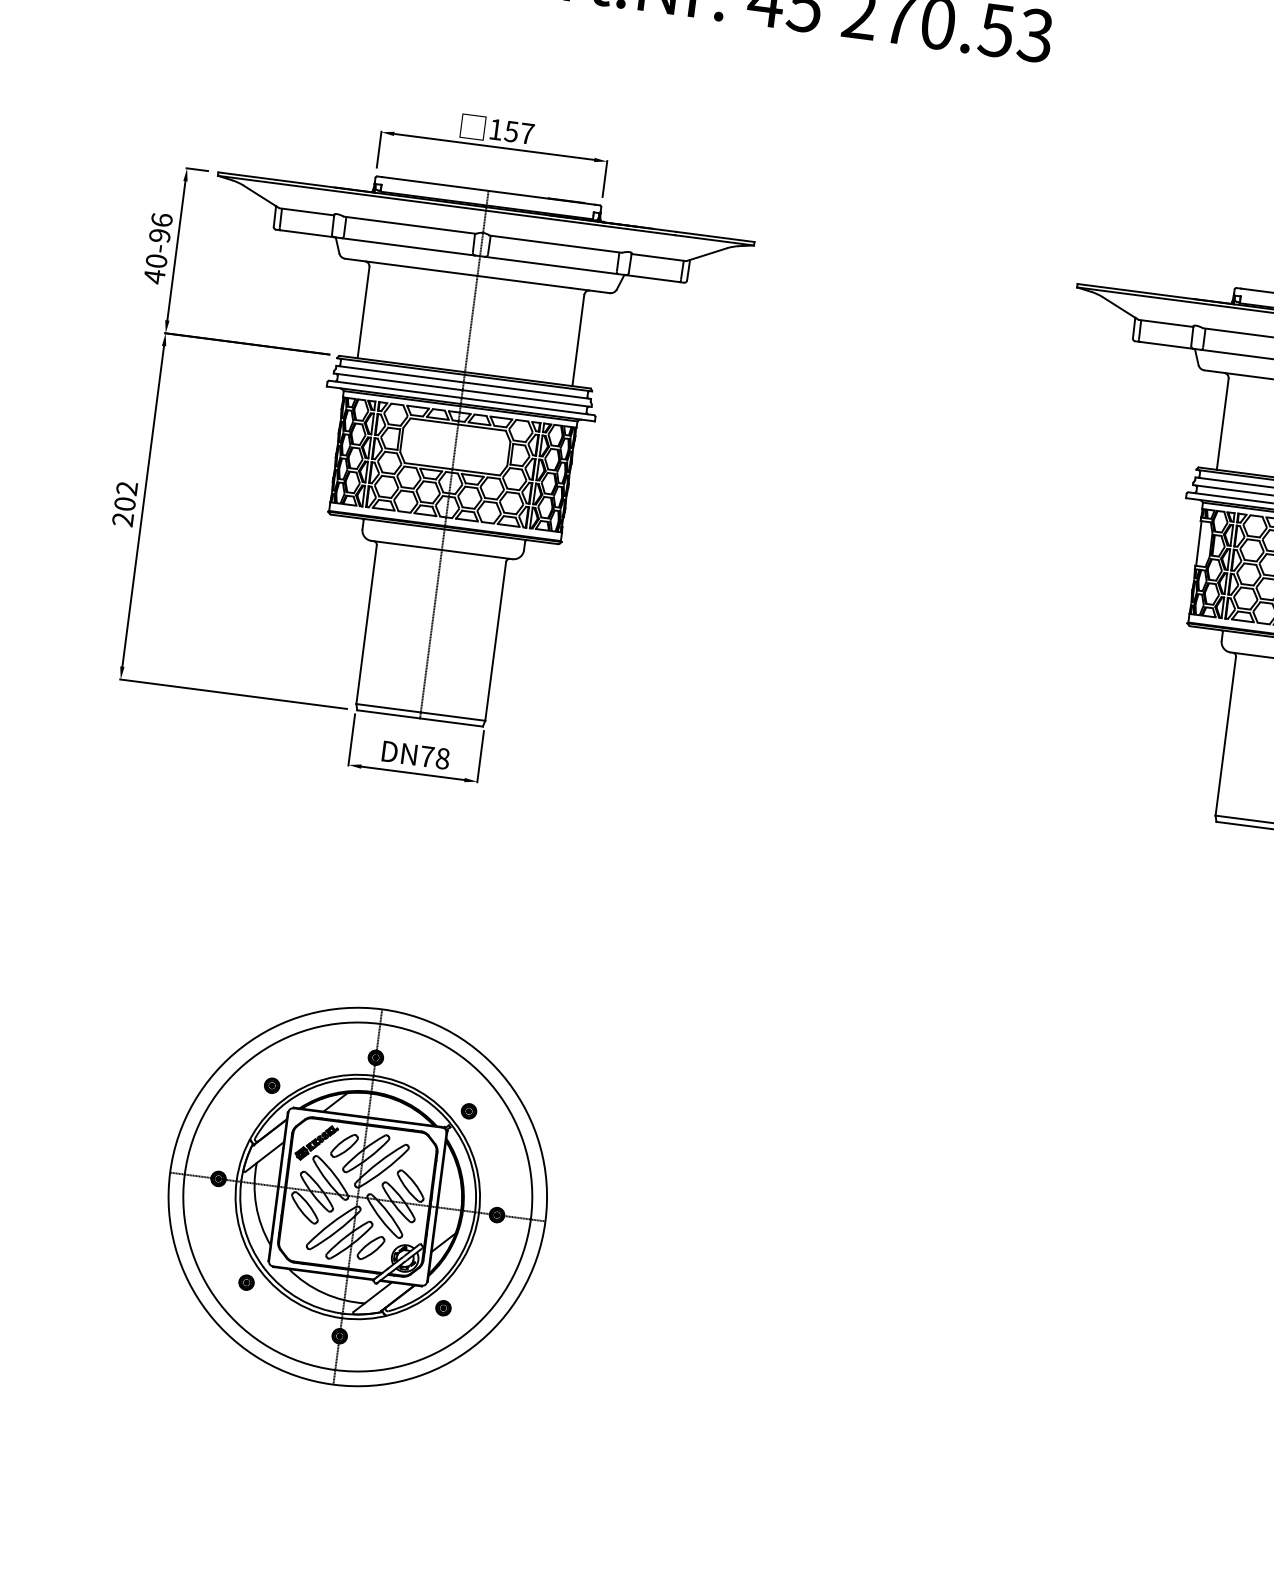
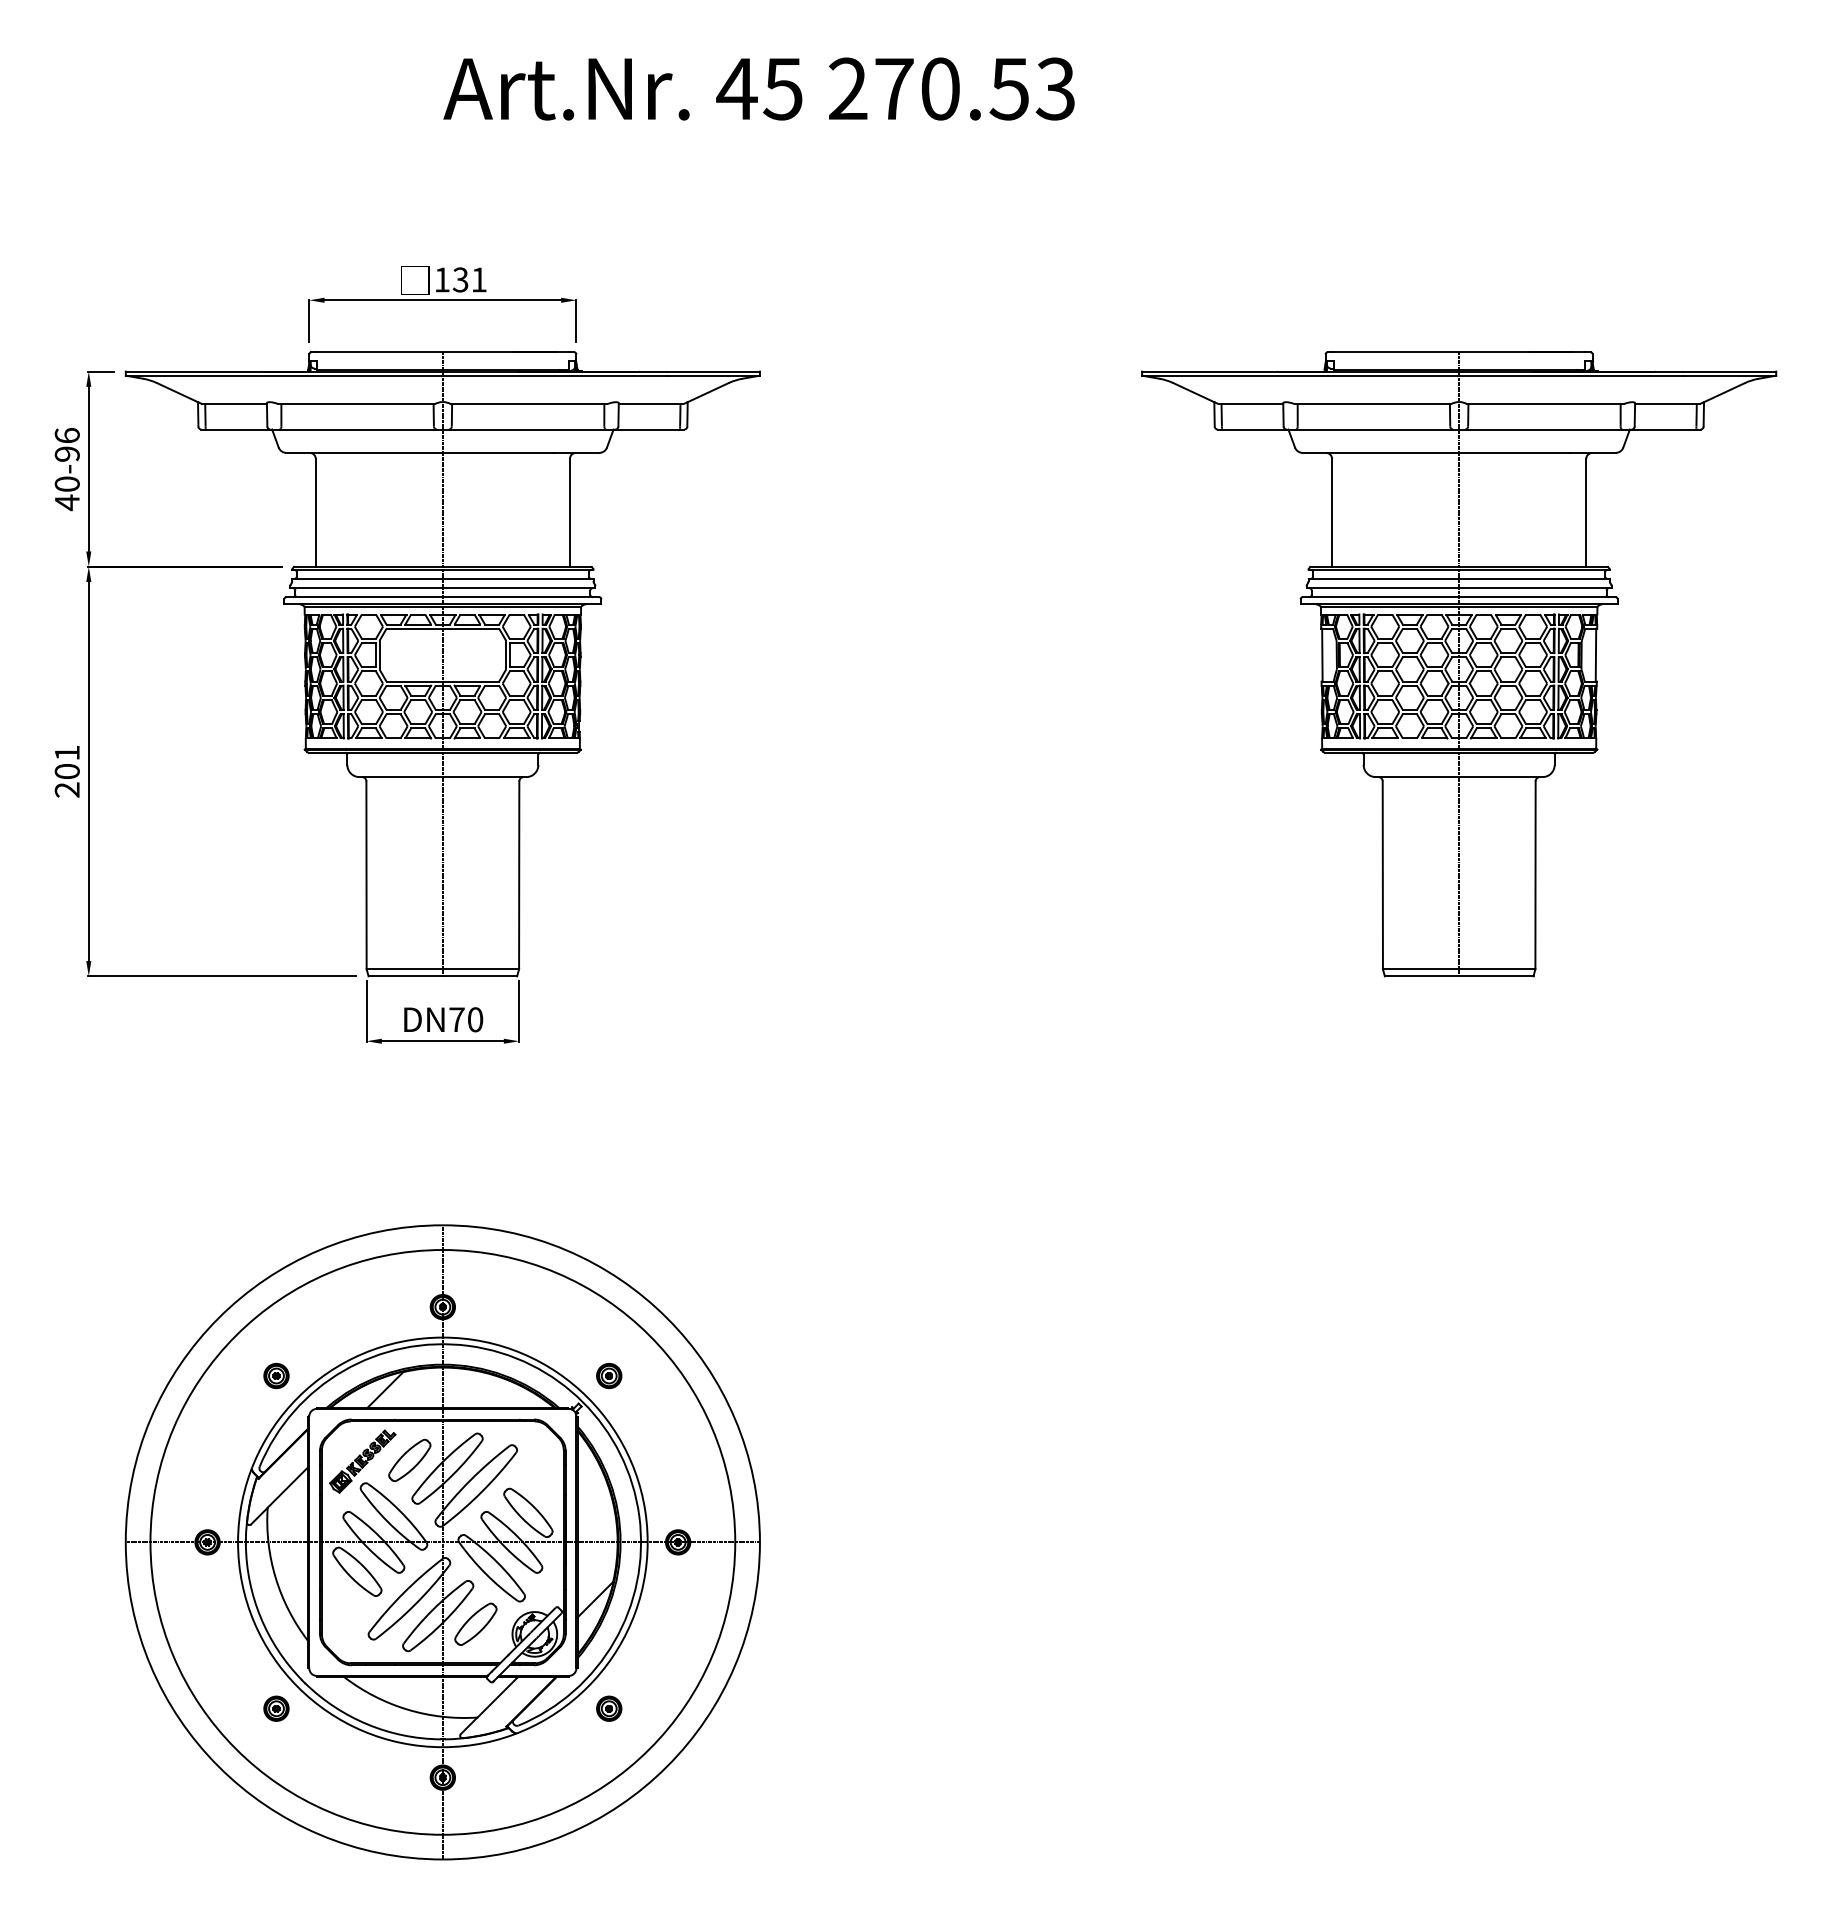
text: (519, 132) -> (469, 279), 157 -> 131
text: (126, 487) -> (66, 752), 202 -> 201
text: (442, 758) -> (475, 1019), DN78 -> DN70
part: (357, 1197) -> (442, 1542), size x1.43

